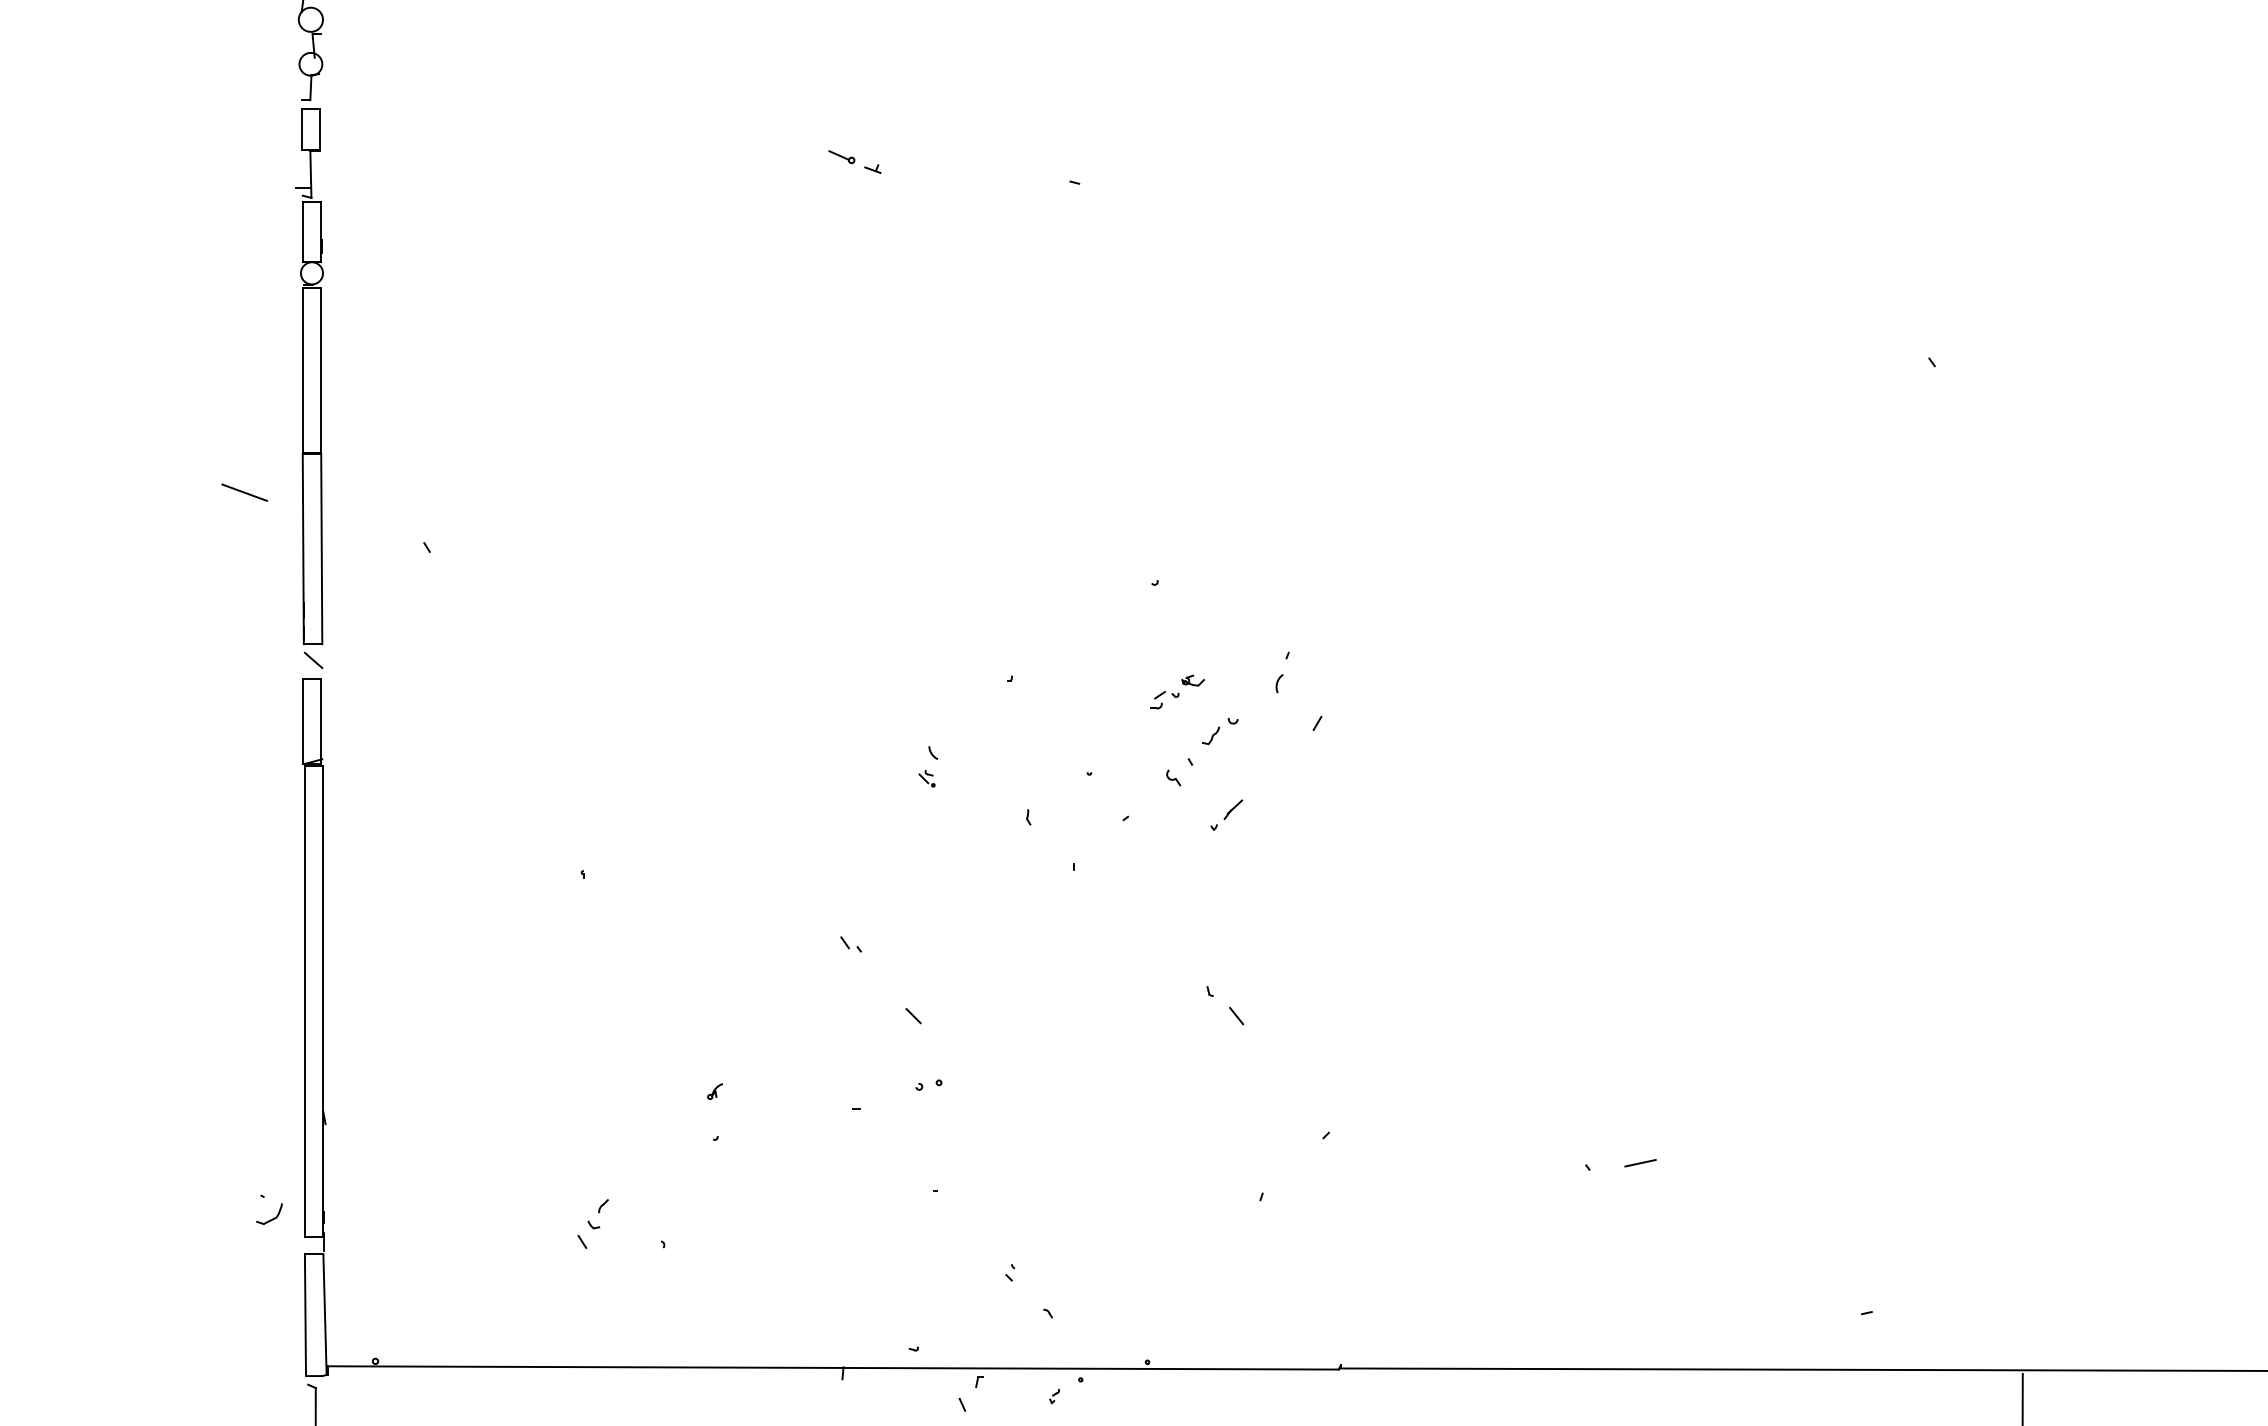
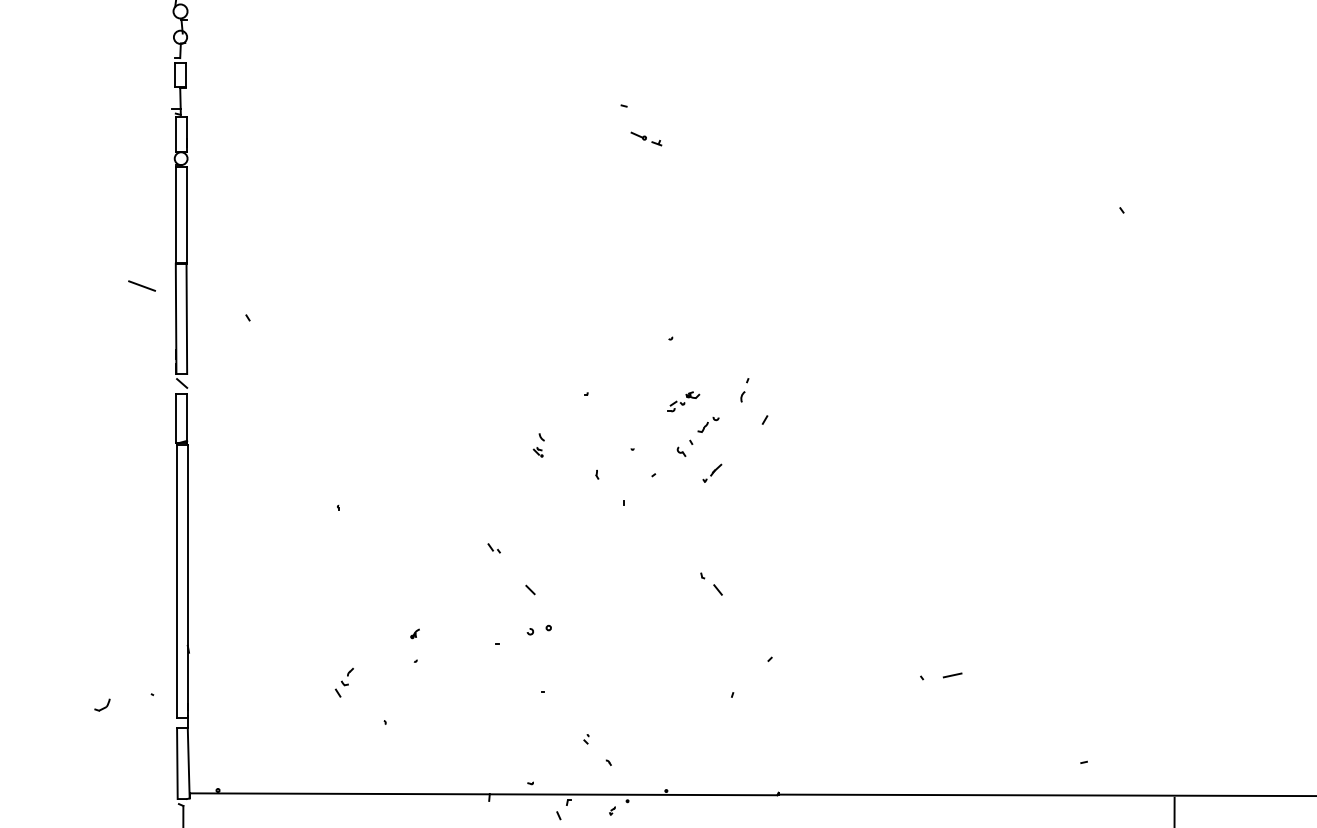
part: (855, 161) -> (646, 138), moved
part: (929, 1084) -> (539, 629), size x1.6
part: (269, 1213) -> (102, 704), moved
part: (591, 1223) -> (343, 682), moved

